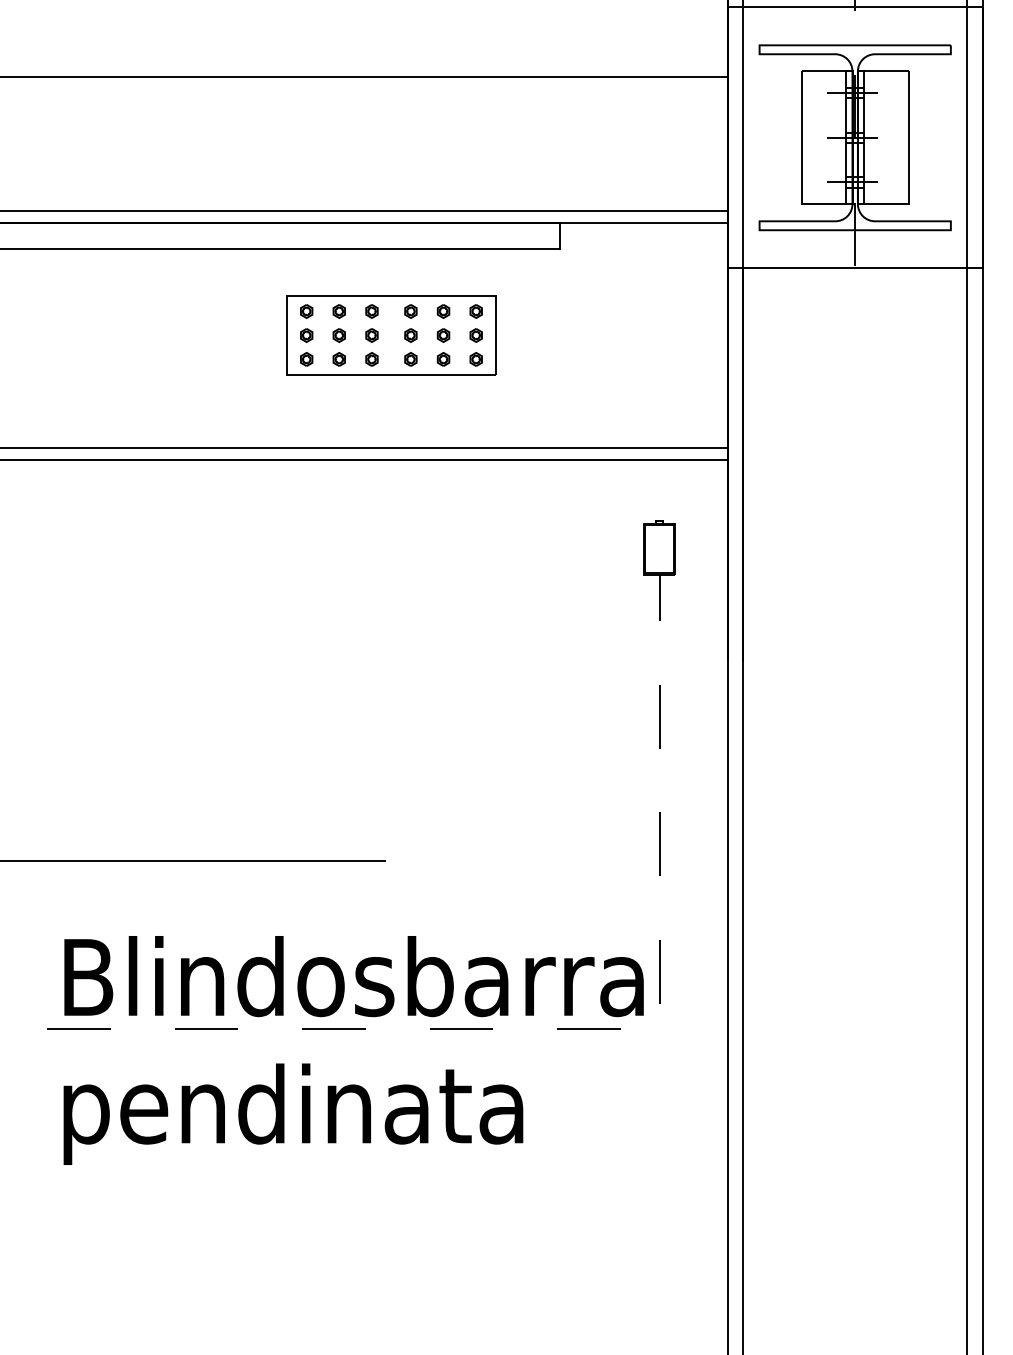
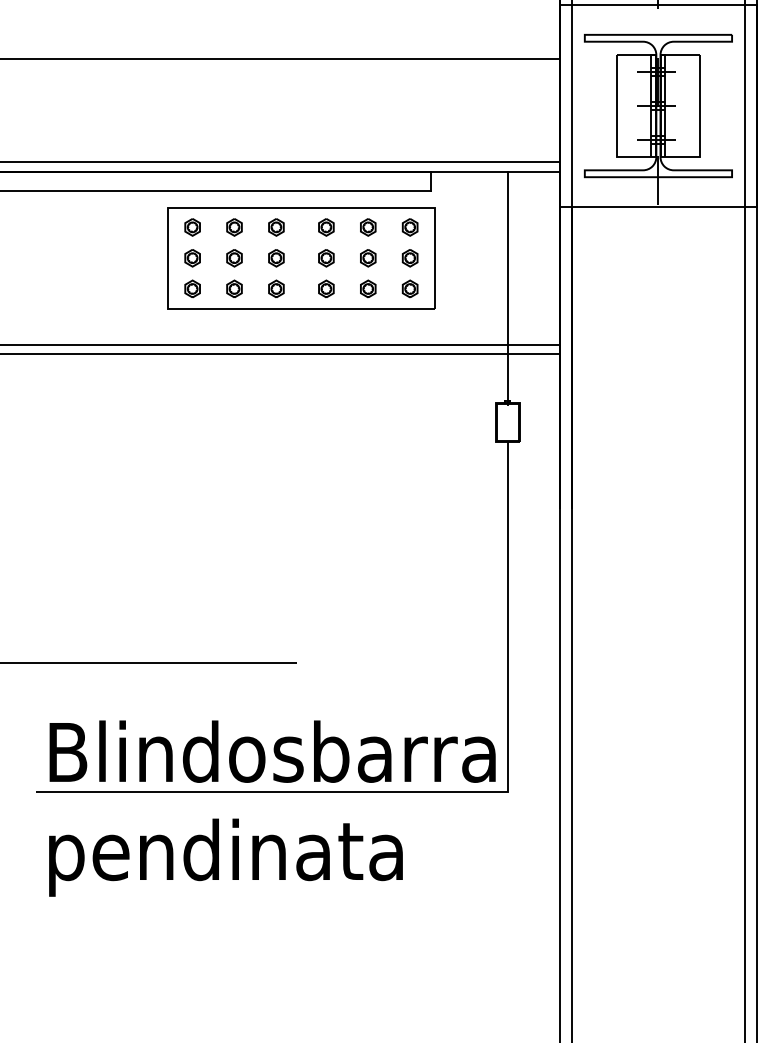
part: (391, 335) -> (301, 258), size x1.67
line: (659, 374) -> (507, 288), added
line: (581, 1028) -> (447, 791), dashed -> solid

